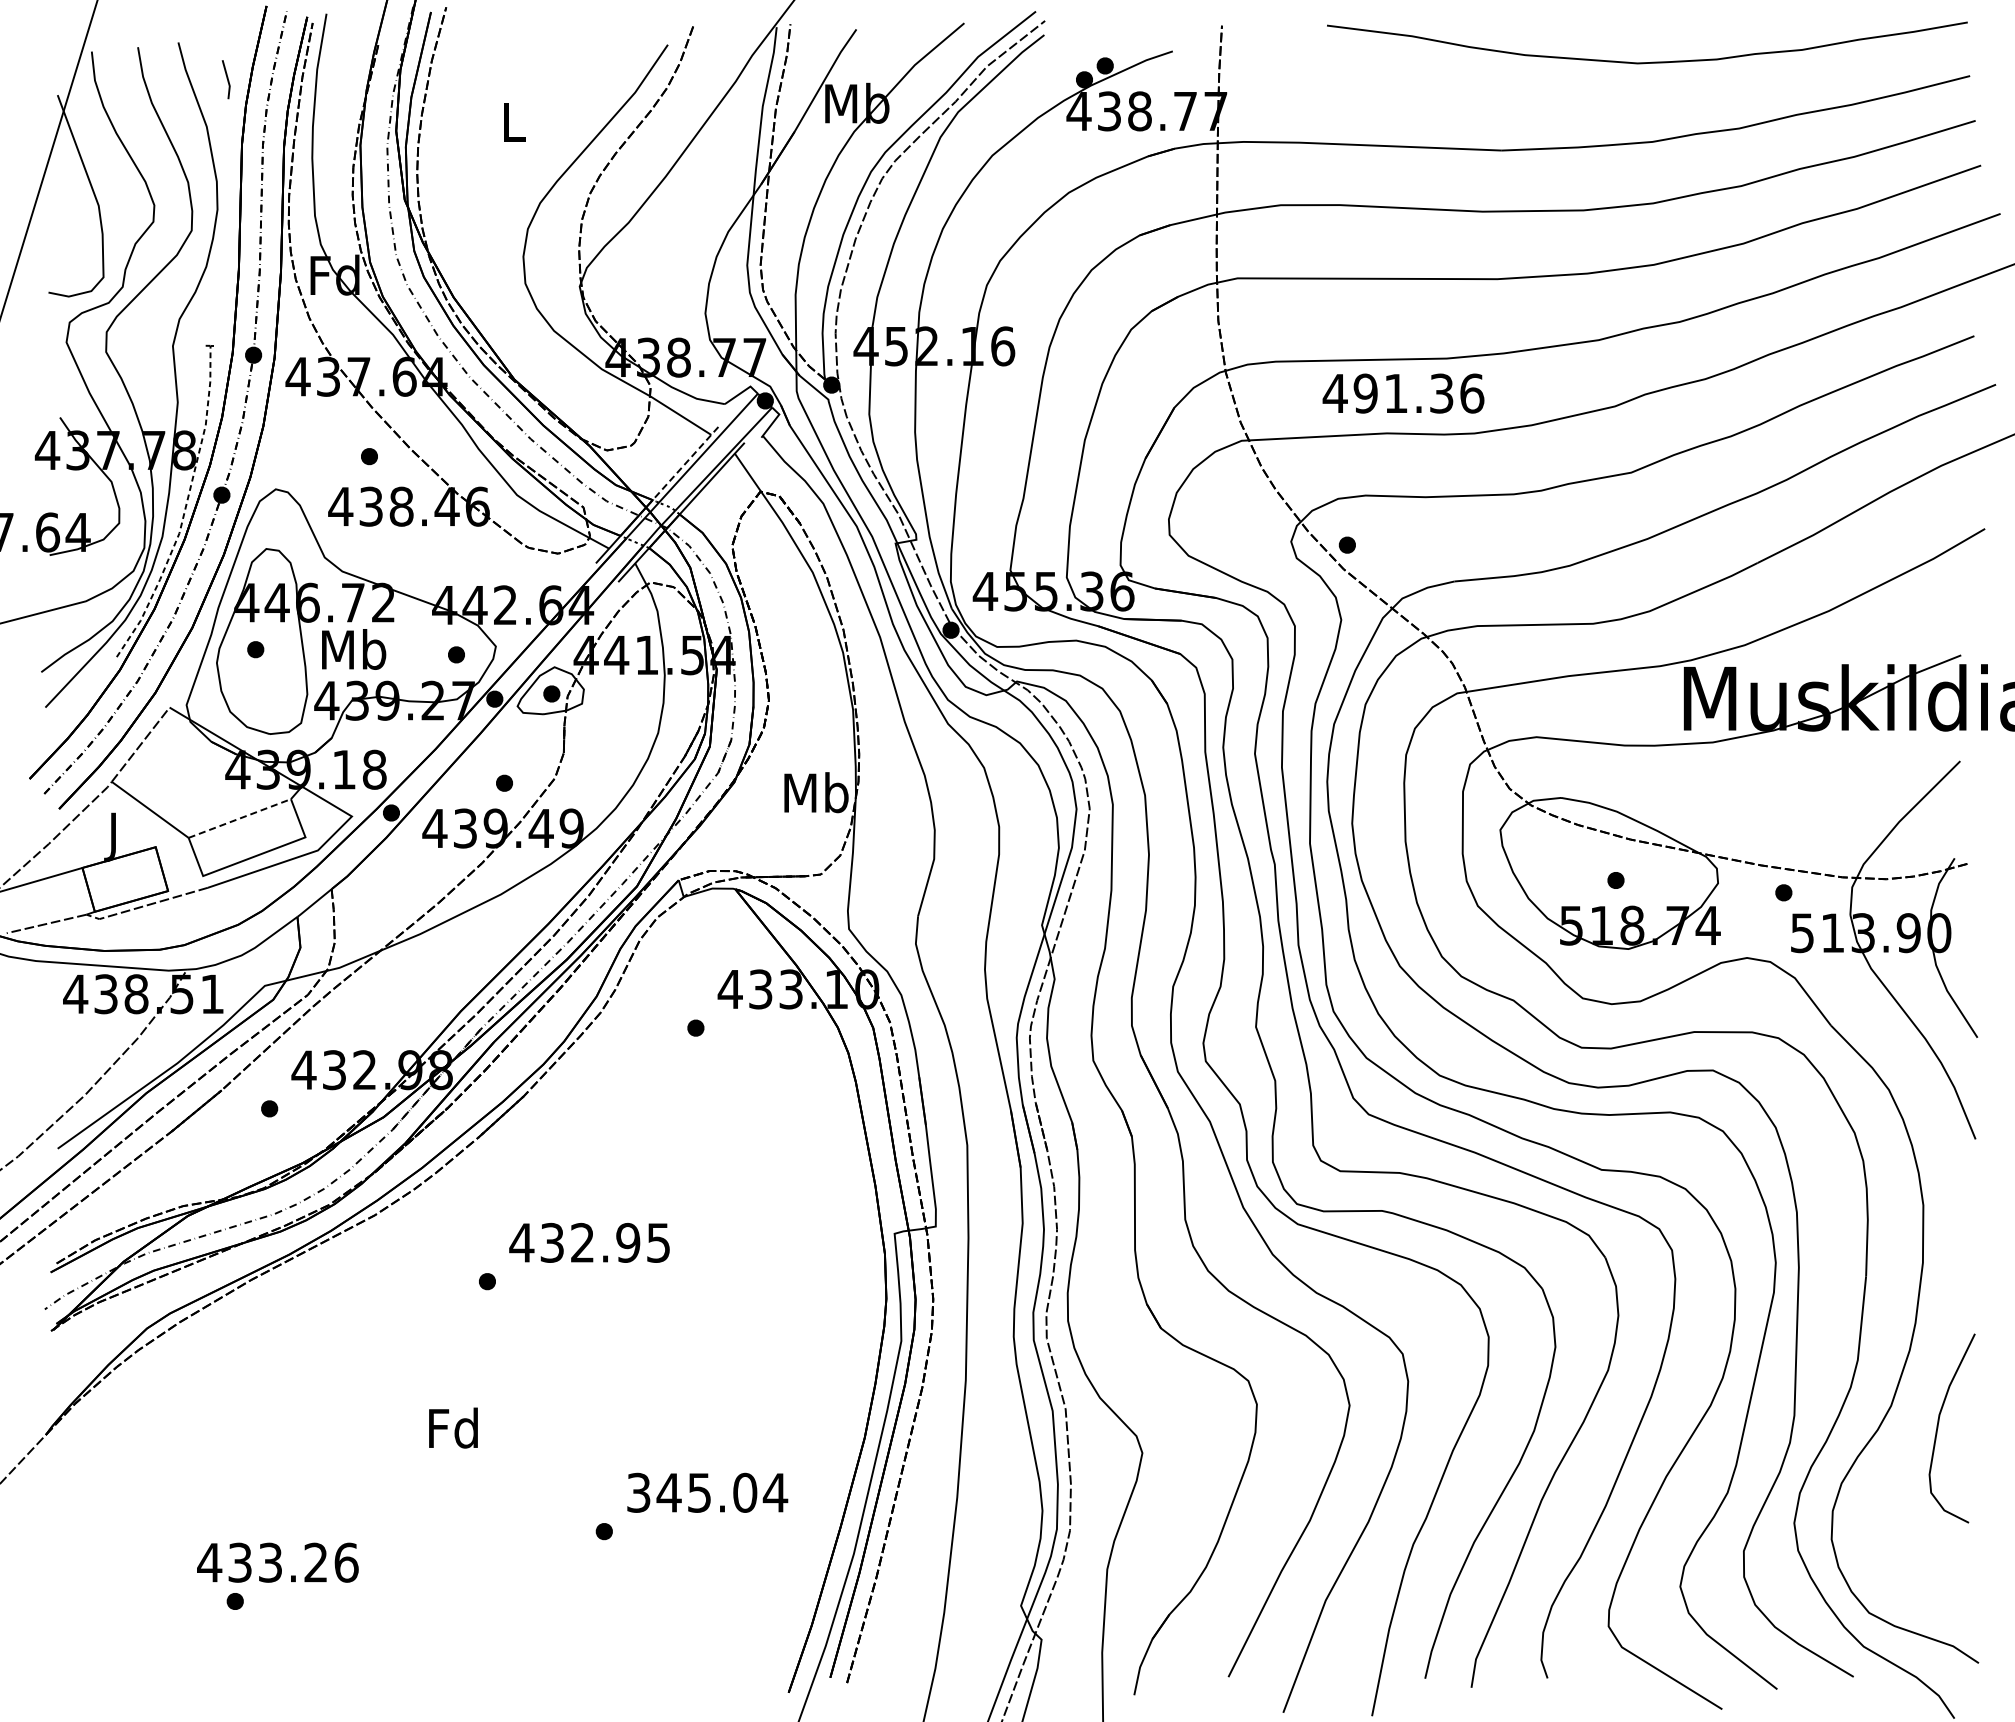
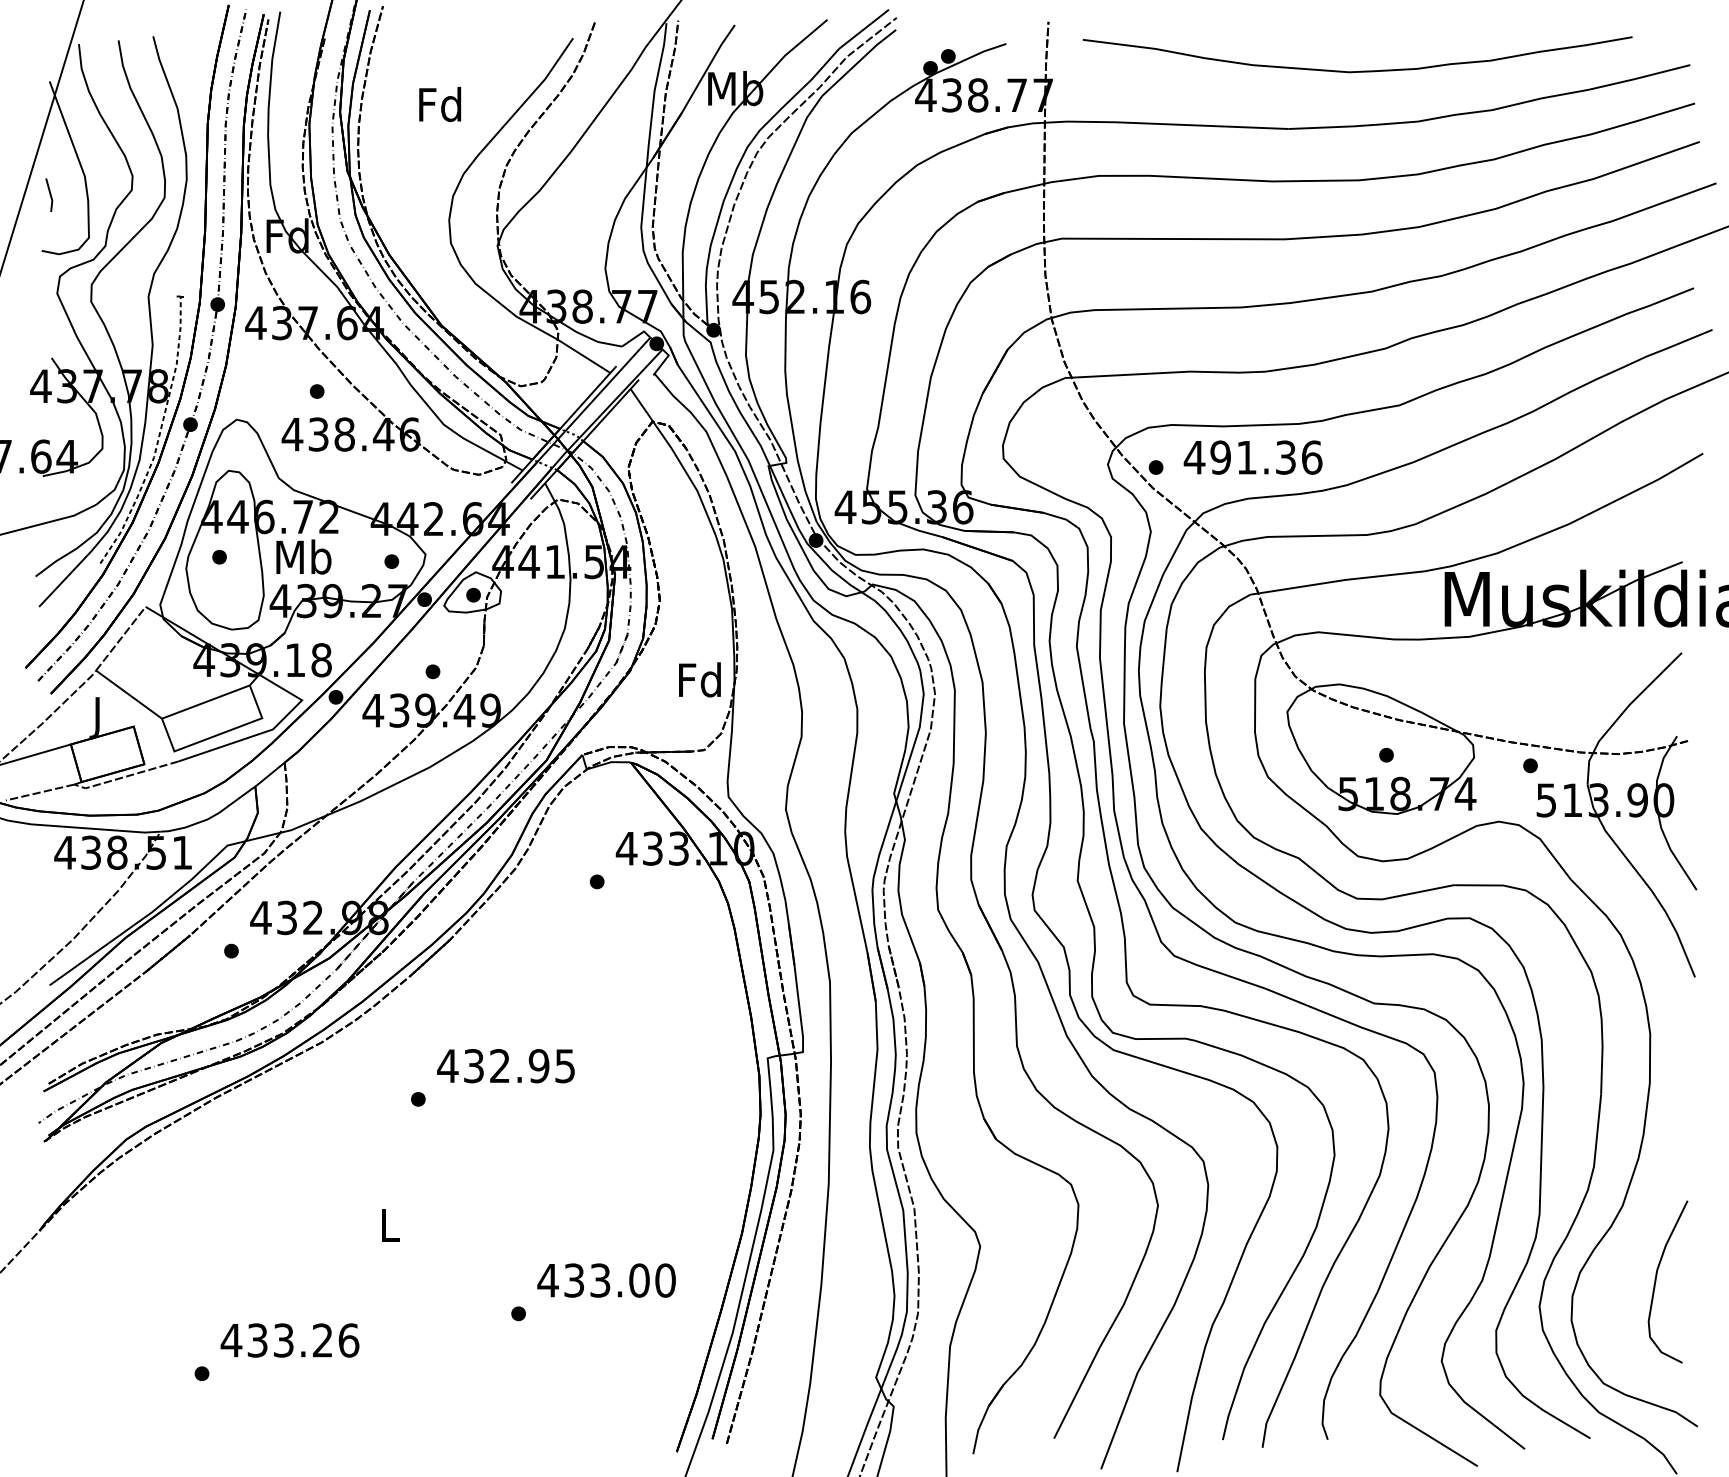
curve: (1652, 61) -> (1362, 70), moved
line: (226, 78) -> (49, 194), moved
text: (512, 121) -> (439, 104), L -> Fd
text: (1403, 393) -> (1253, 457), moved
line: (685, 463) -> (588, 397), dashed -> solid
text: (816, 792) -> (700, 679), Mb -> Fd
line: (239, 818) -> (205, 702), dashed -> solid
text: (453, 1427) -> (389, 1224), Fd -> L
curve: (1938, 1428) -> (1656, 1281), moved
text: (707, 1492) -> (607, 1280), 345.04 -> 433.00
text: (277, 1562) -> (289, 1340), moved

